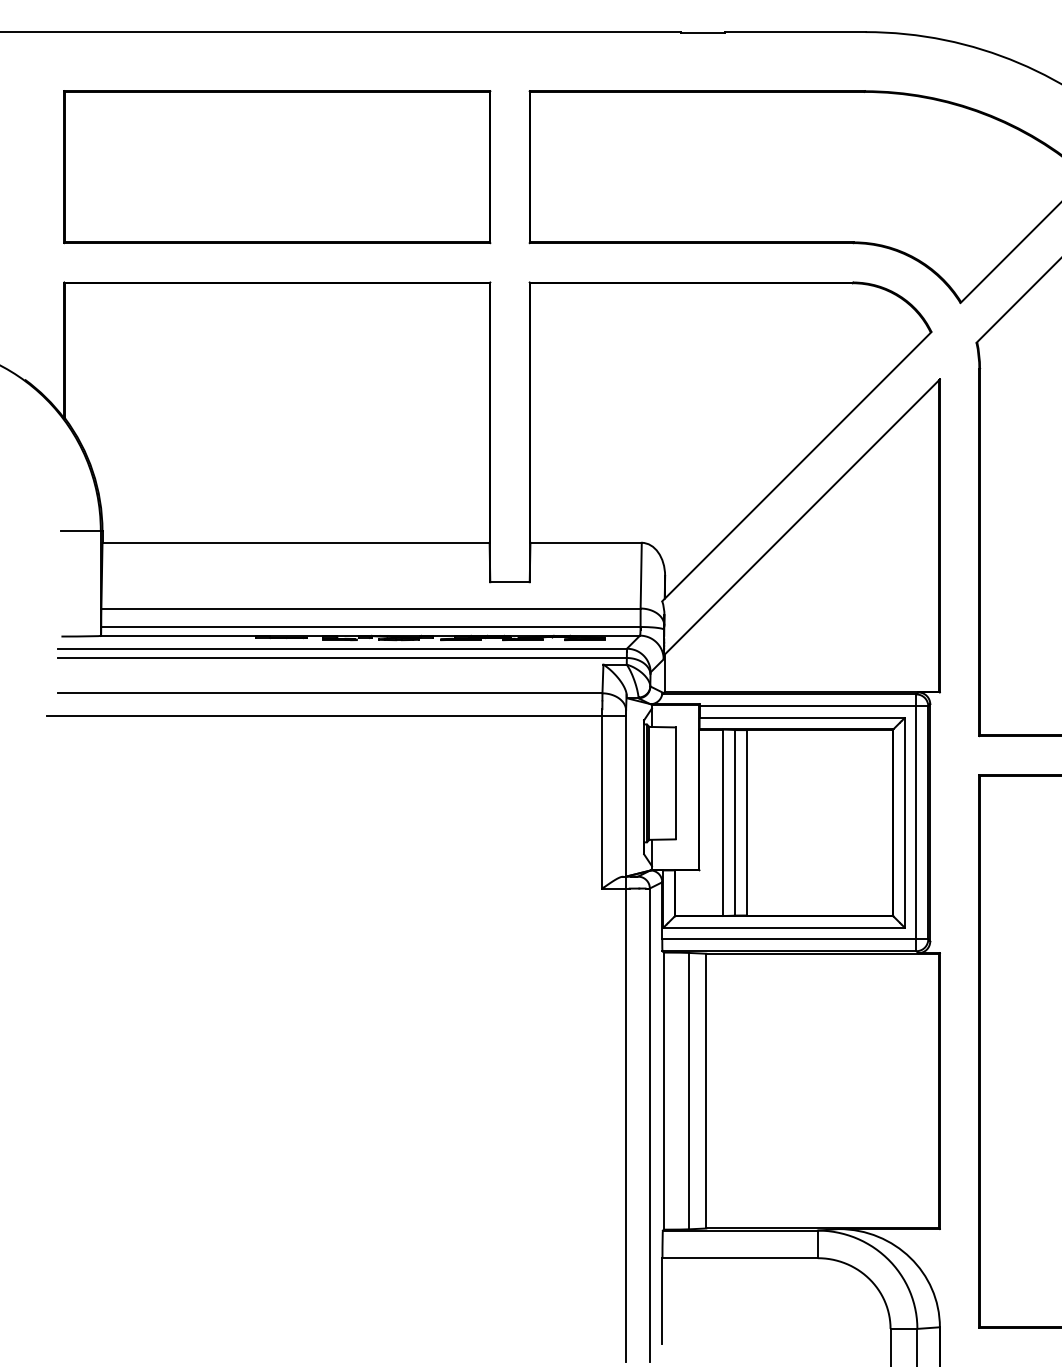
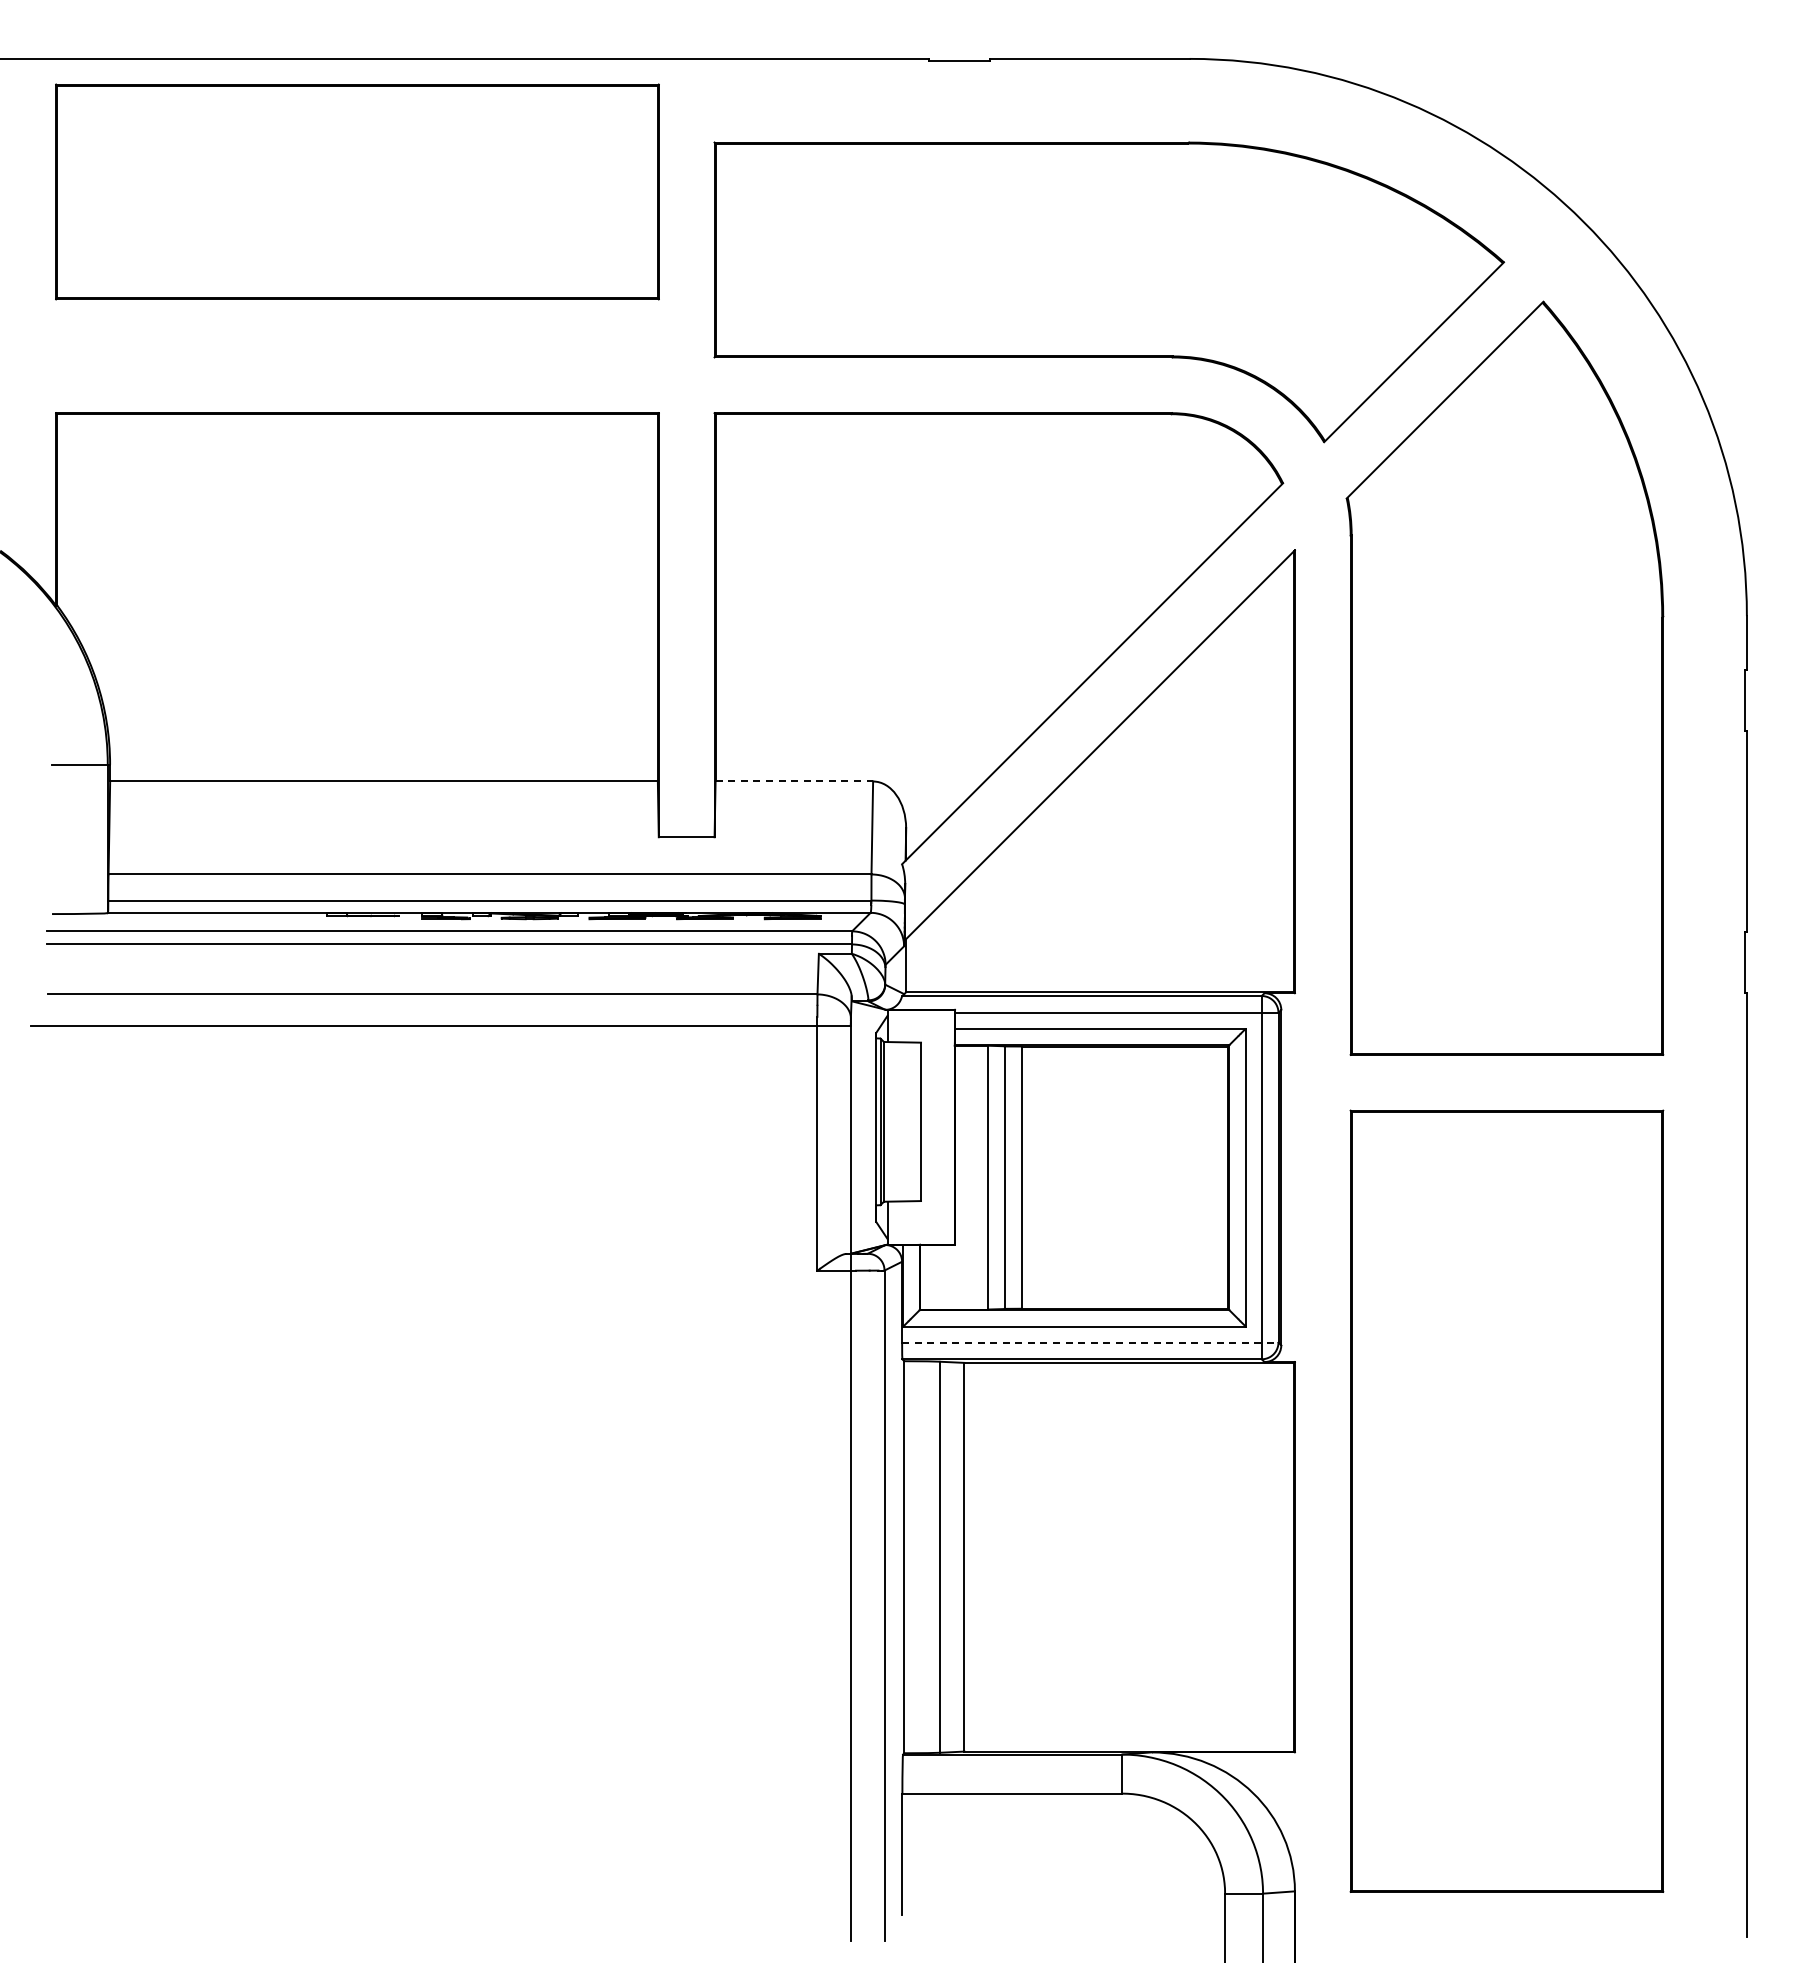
part: (277, 166) -> (357, 191), moved
line: (586, 542) -> (794, 781), solid -> dashed
line: (795, 939) -> (1090, 1342), solid -> dashed

